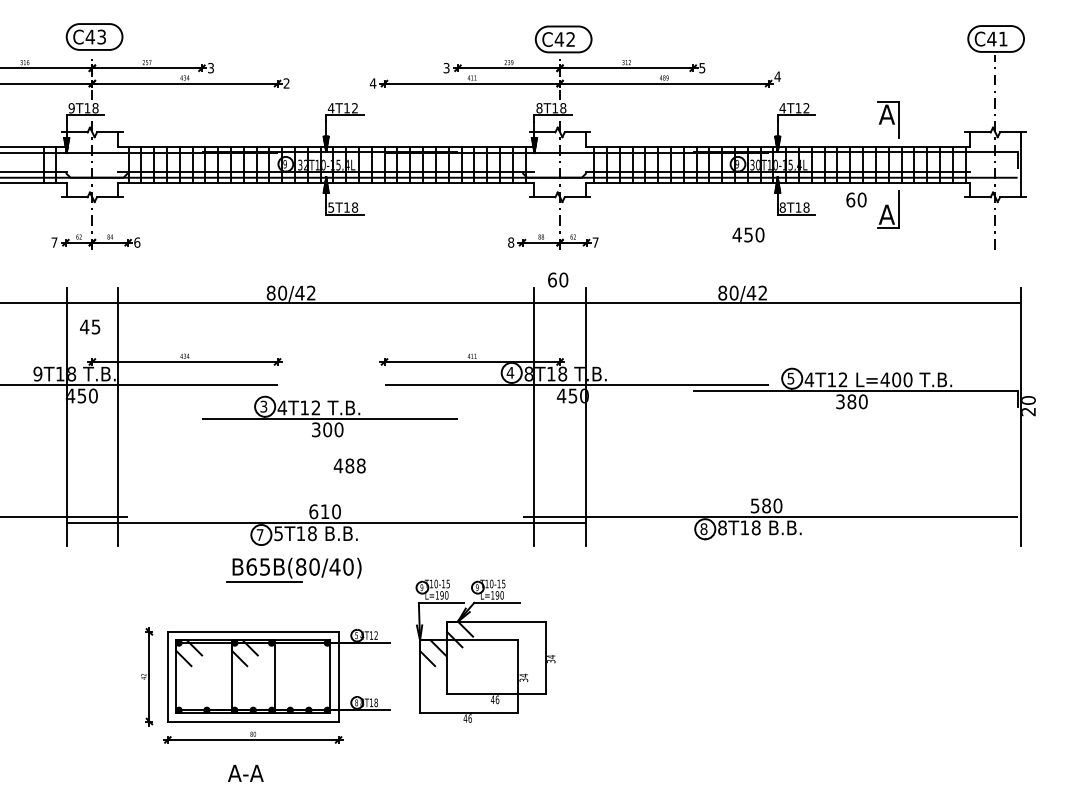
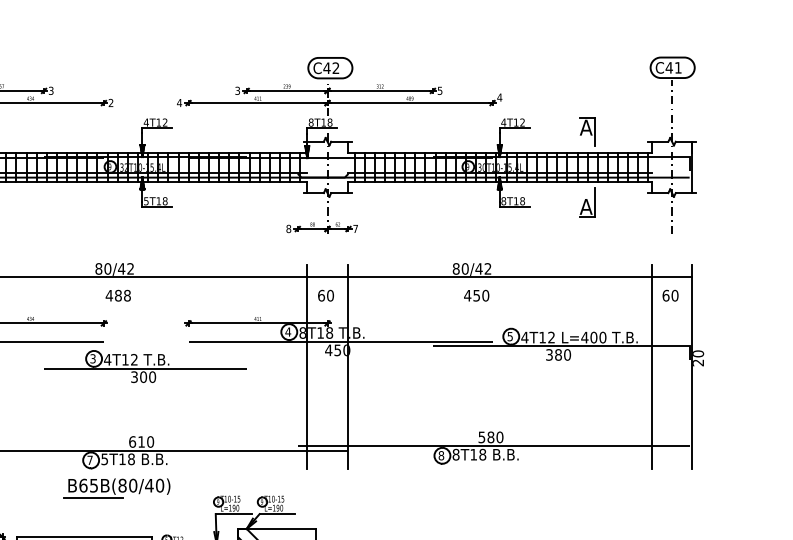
text: (856, 199) -> (670, 295), moved
text: (748, 234) -> (476, 295), moved
text: (558, 279) -> (326, 295), moved
line: (969, 417) -> (651, 367), added
text: (349, 465) -> (118, 295), moved

